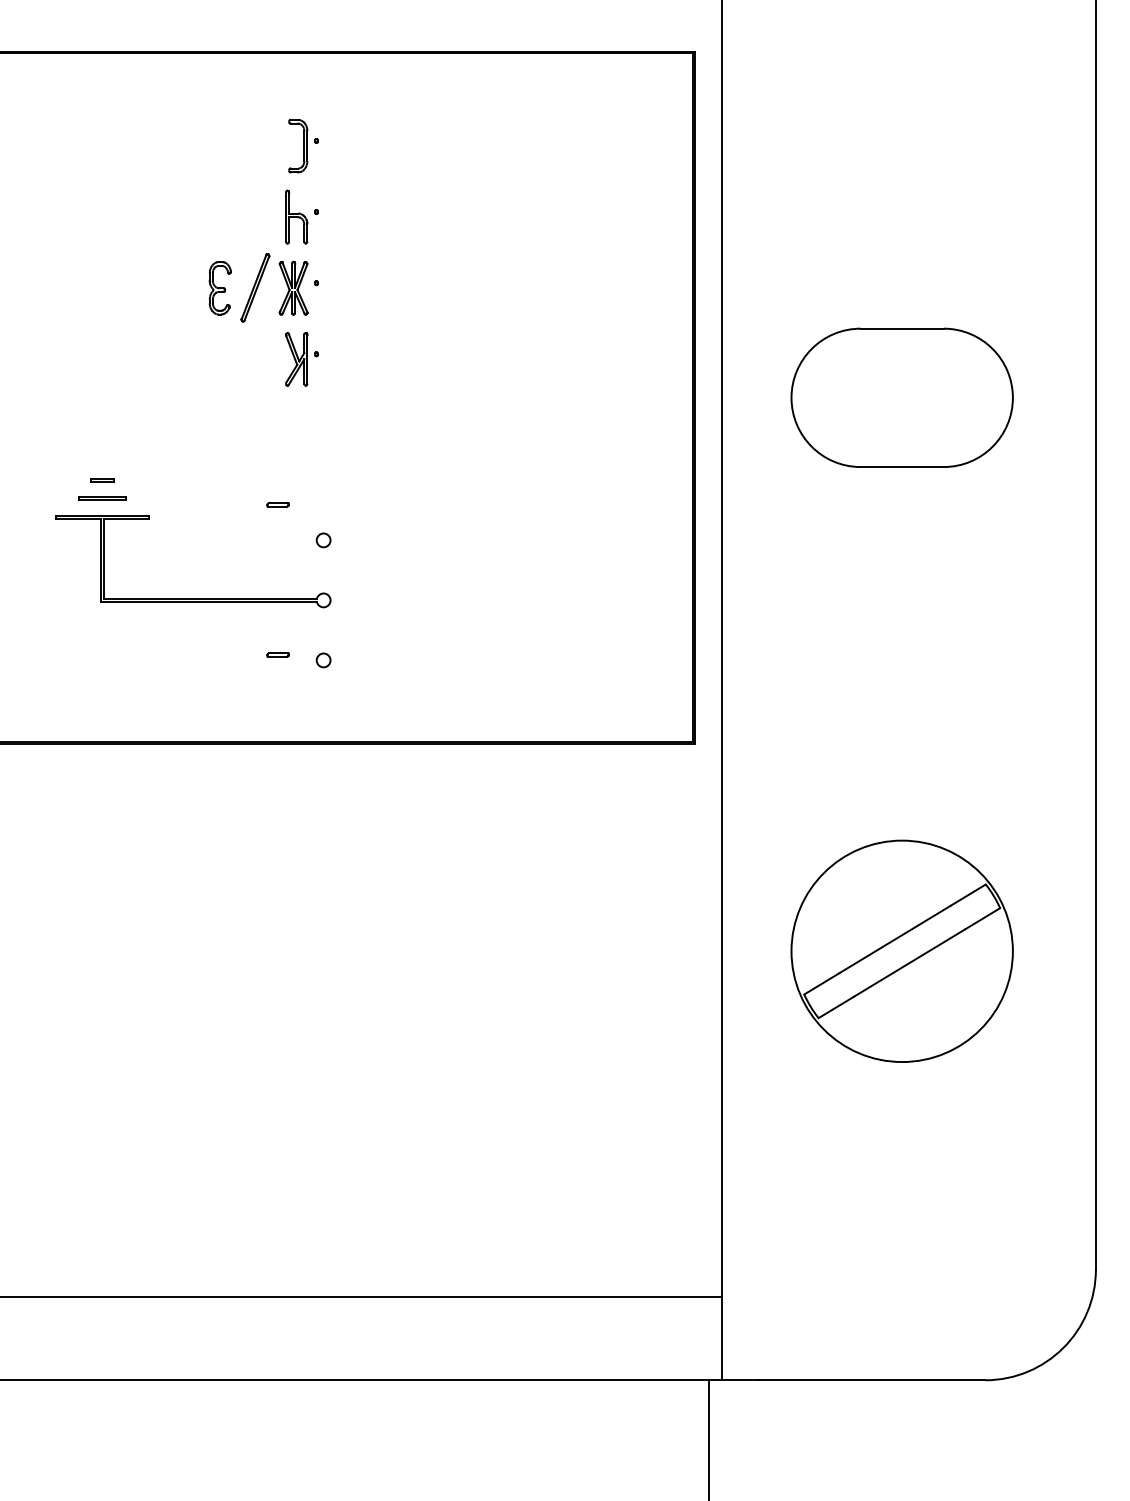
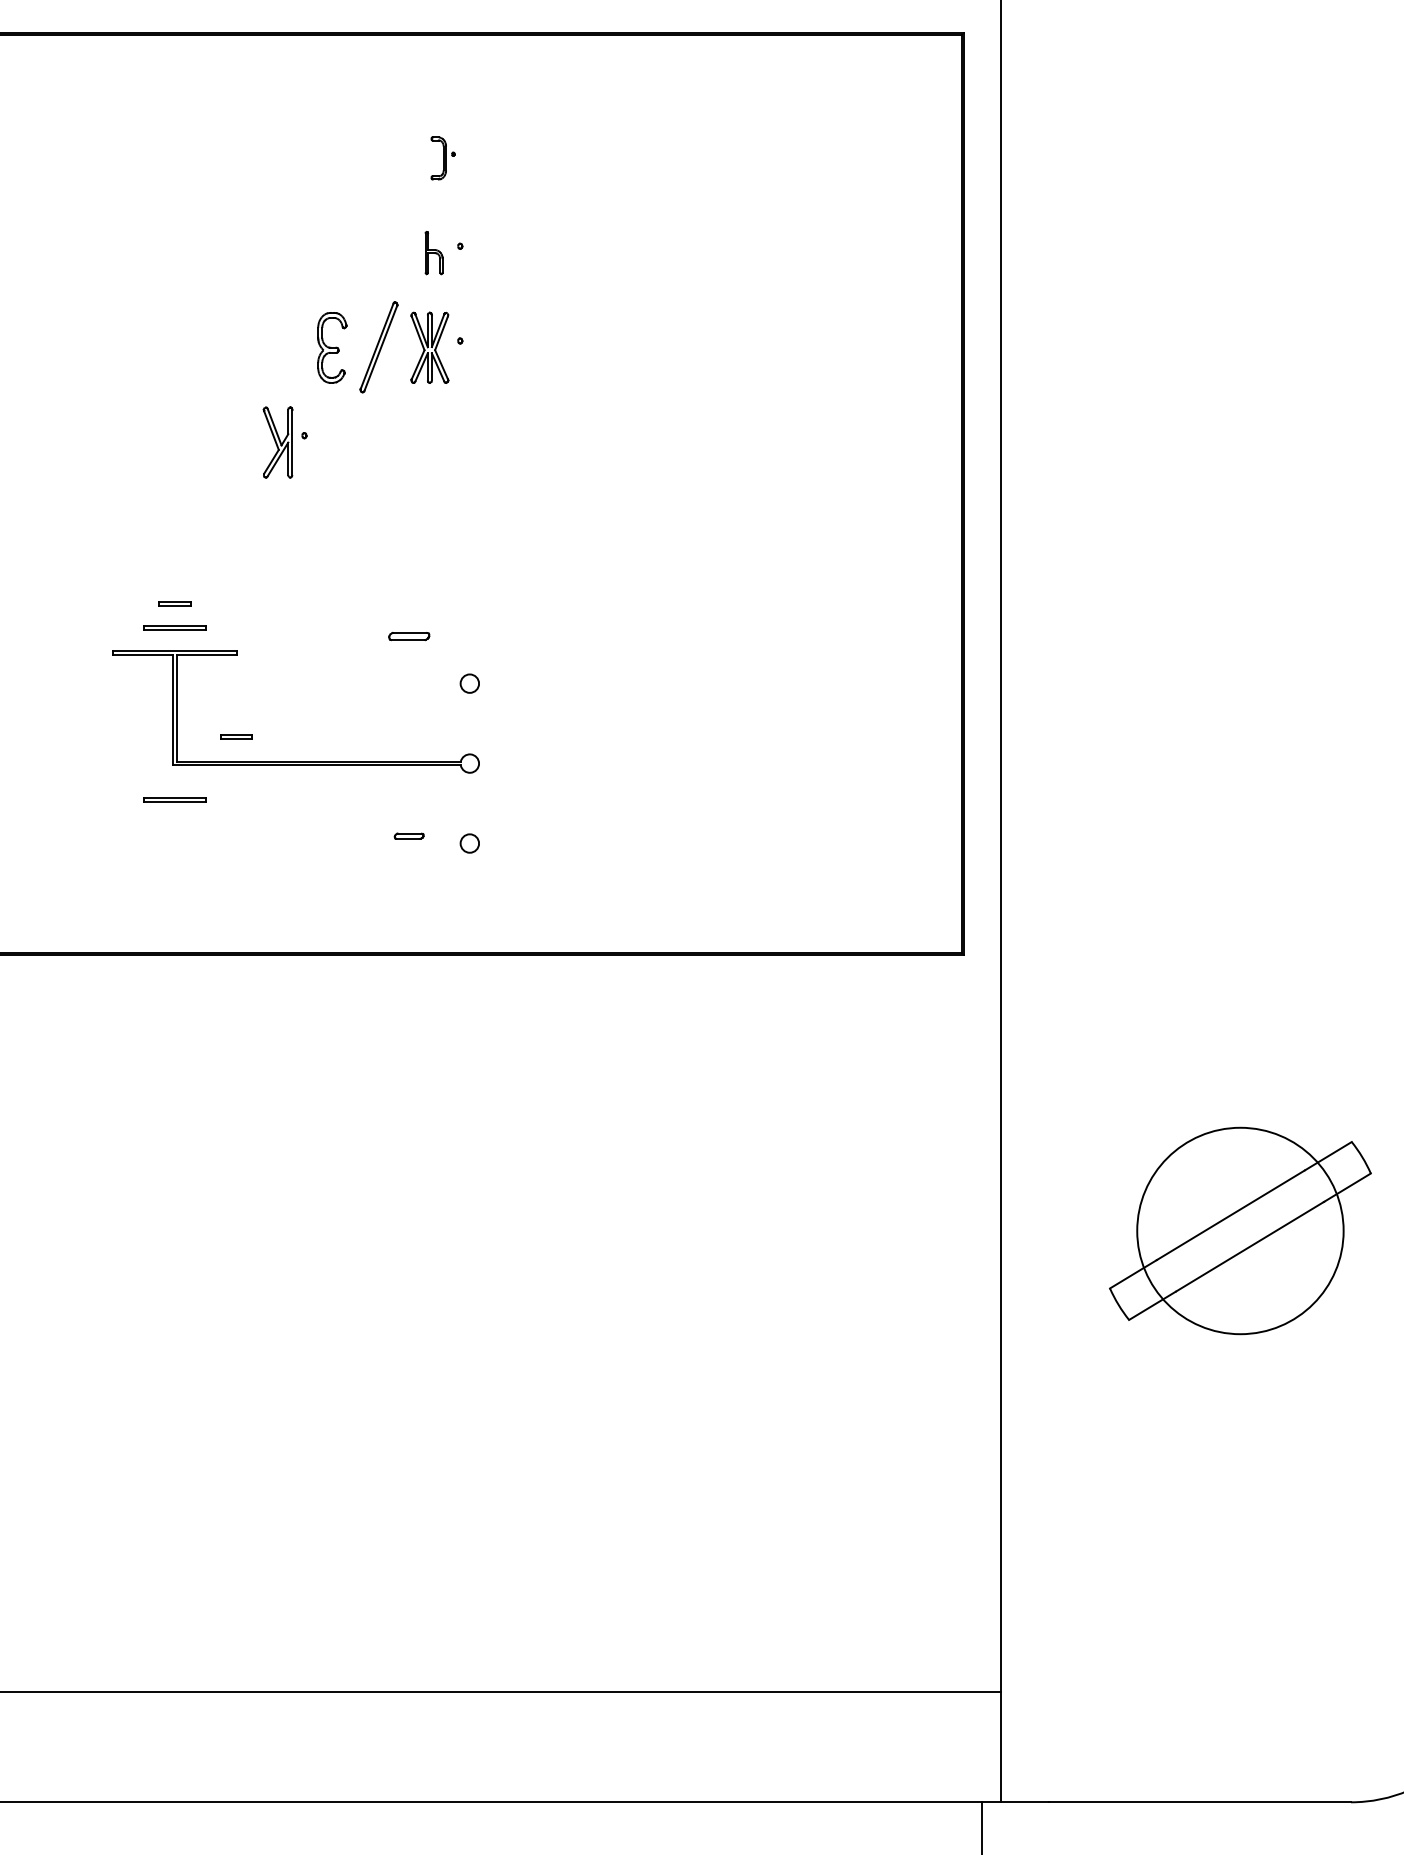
part: (303, 145) -> (443, 157), size x0.6
part: (296, 216) -> (433, 252), size x0.6
part: (301, 359) -> (284, 442), moved
part: (901, 397) -> (1239, 493), removed
part: (277, 504) -> (408, 635), size x1.4
line: (148, 579) -> (236, 735), added
line: (102, 626) -> (175, 798), added
circle: (901, 951) -> (1239, 1231), size x0.7

